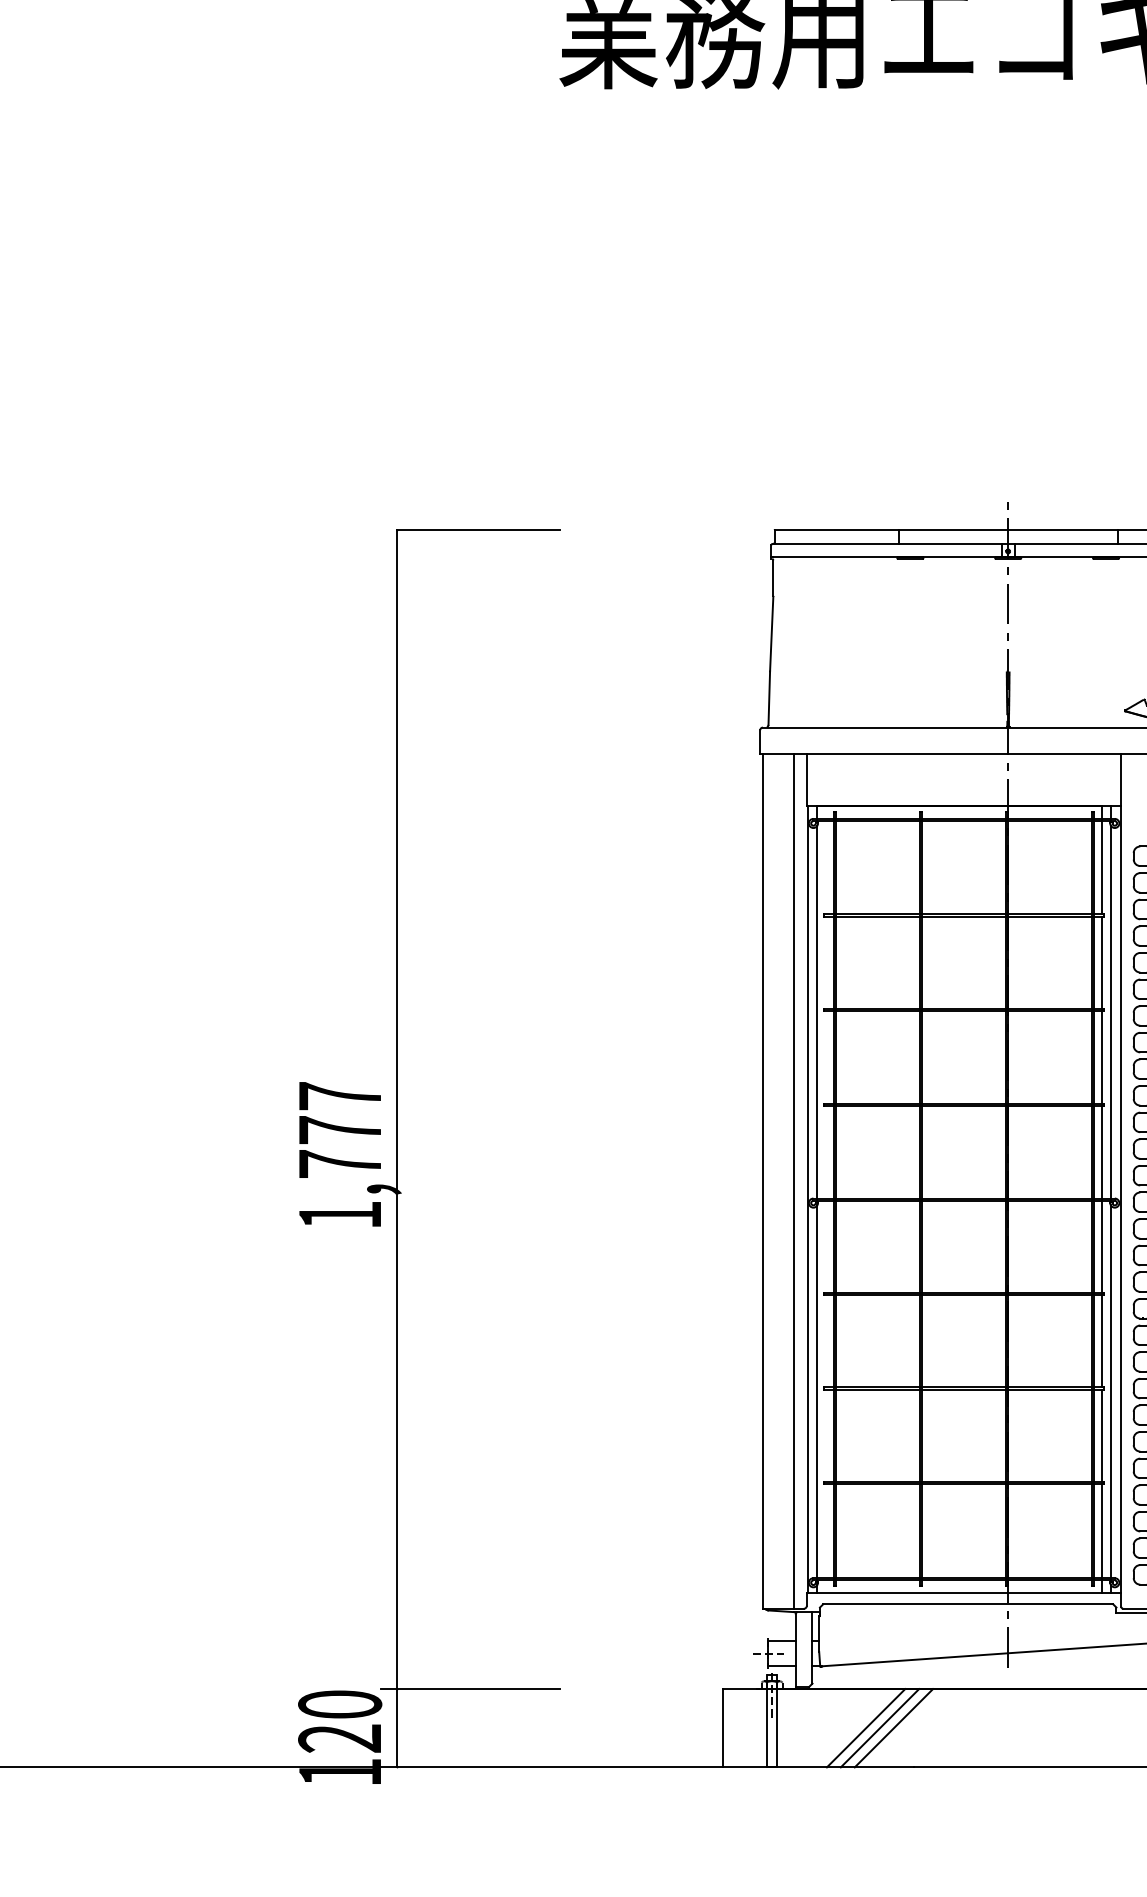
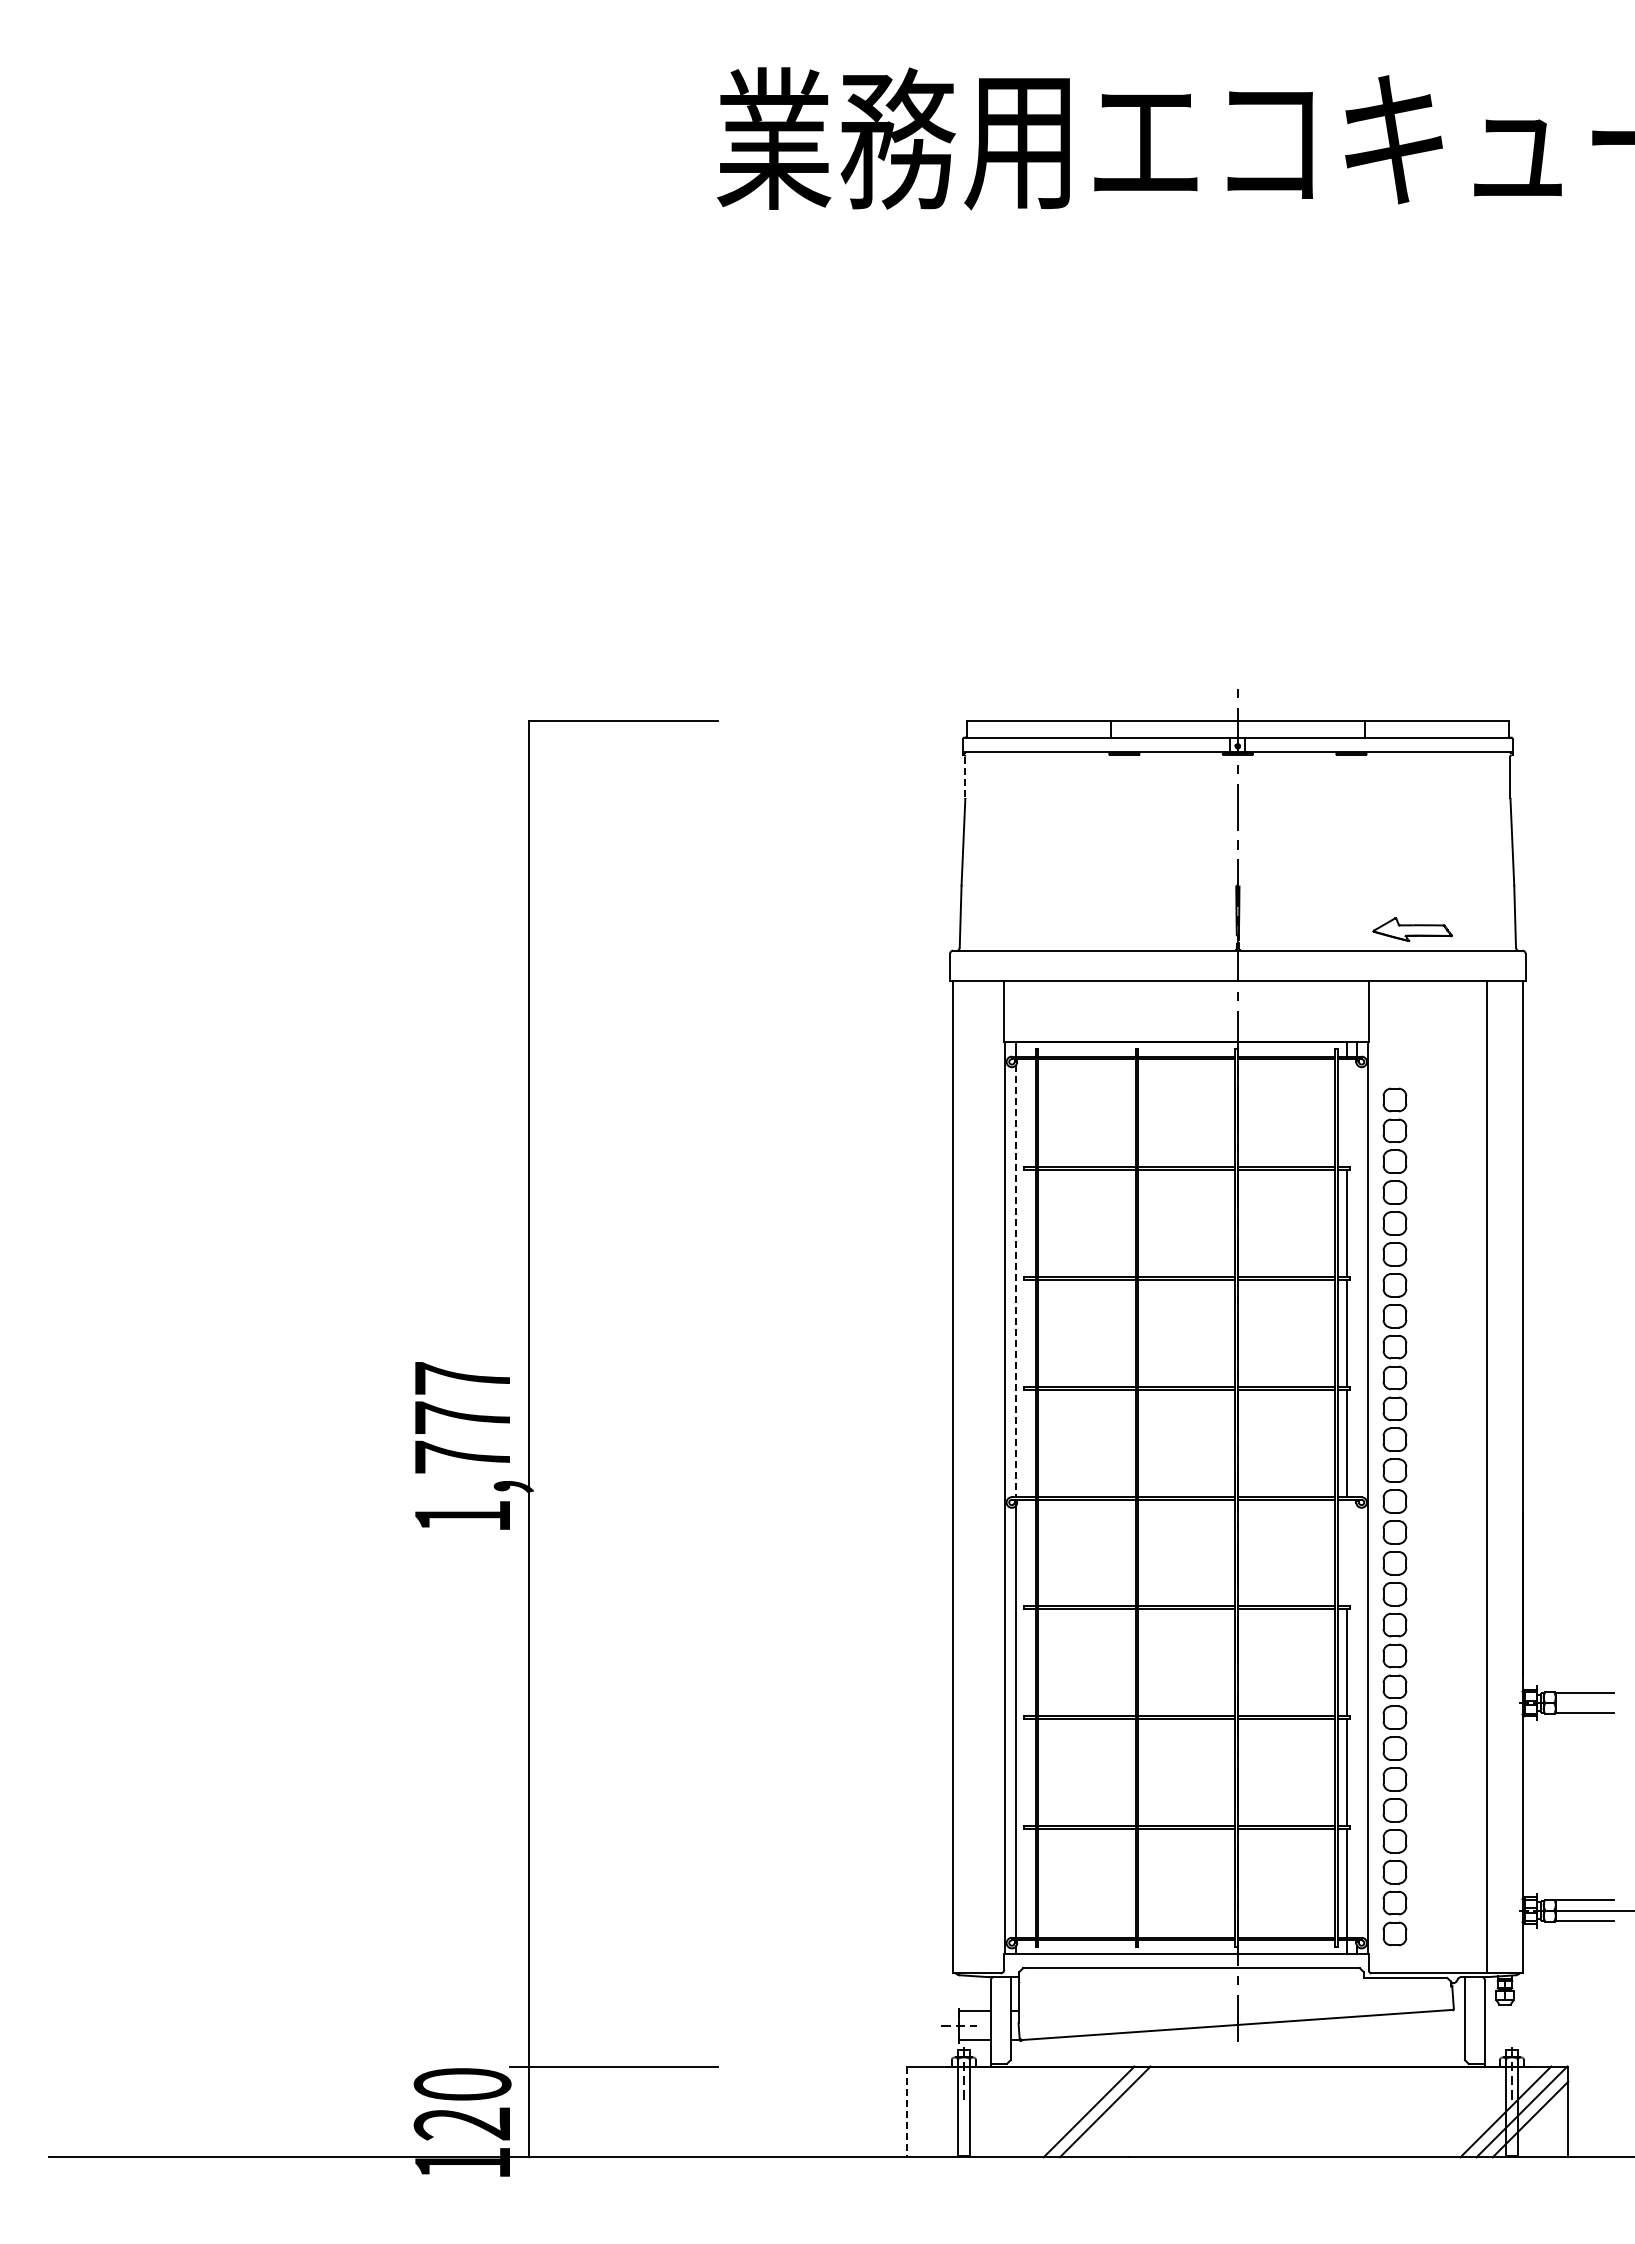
line: (773, 578) -> (965, 777), solid -> dashed
line: (1101, 867) -> (1346, 1113), removed
line: (1111, 1011) -> (1357, 1280), removed
line: (817, 1012) -> (1016, 1281), solid -> dashed
line: (793, 1180) -> (988, 1476), removed
line: (1101, 1246) -> (1346, 1552), removed
line: (1111, 1391) -> (1357, 1721), removed
line: (865, 1727) -> (1072, 2111), removed
line: (723, 1728) -> (907, 2112), solid -> dashed

